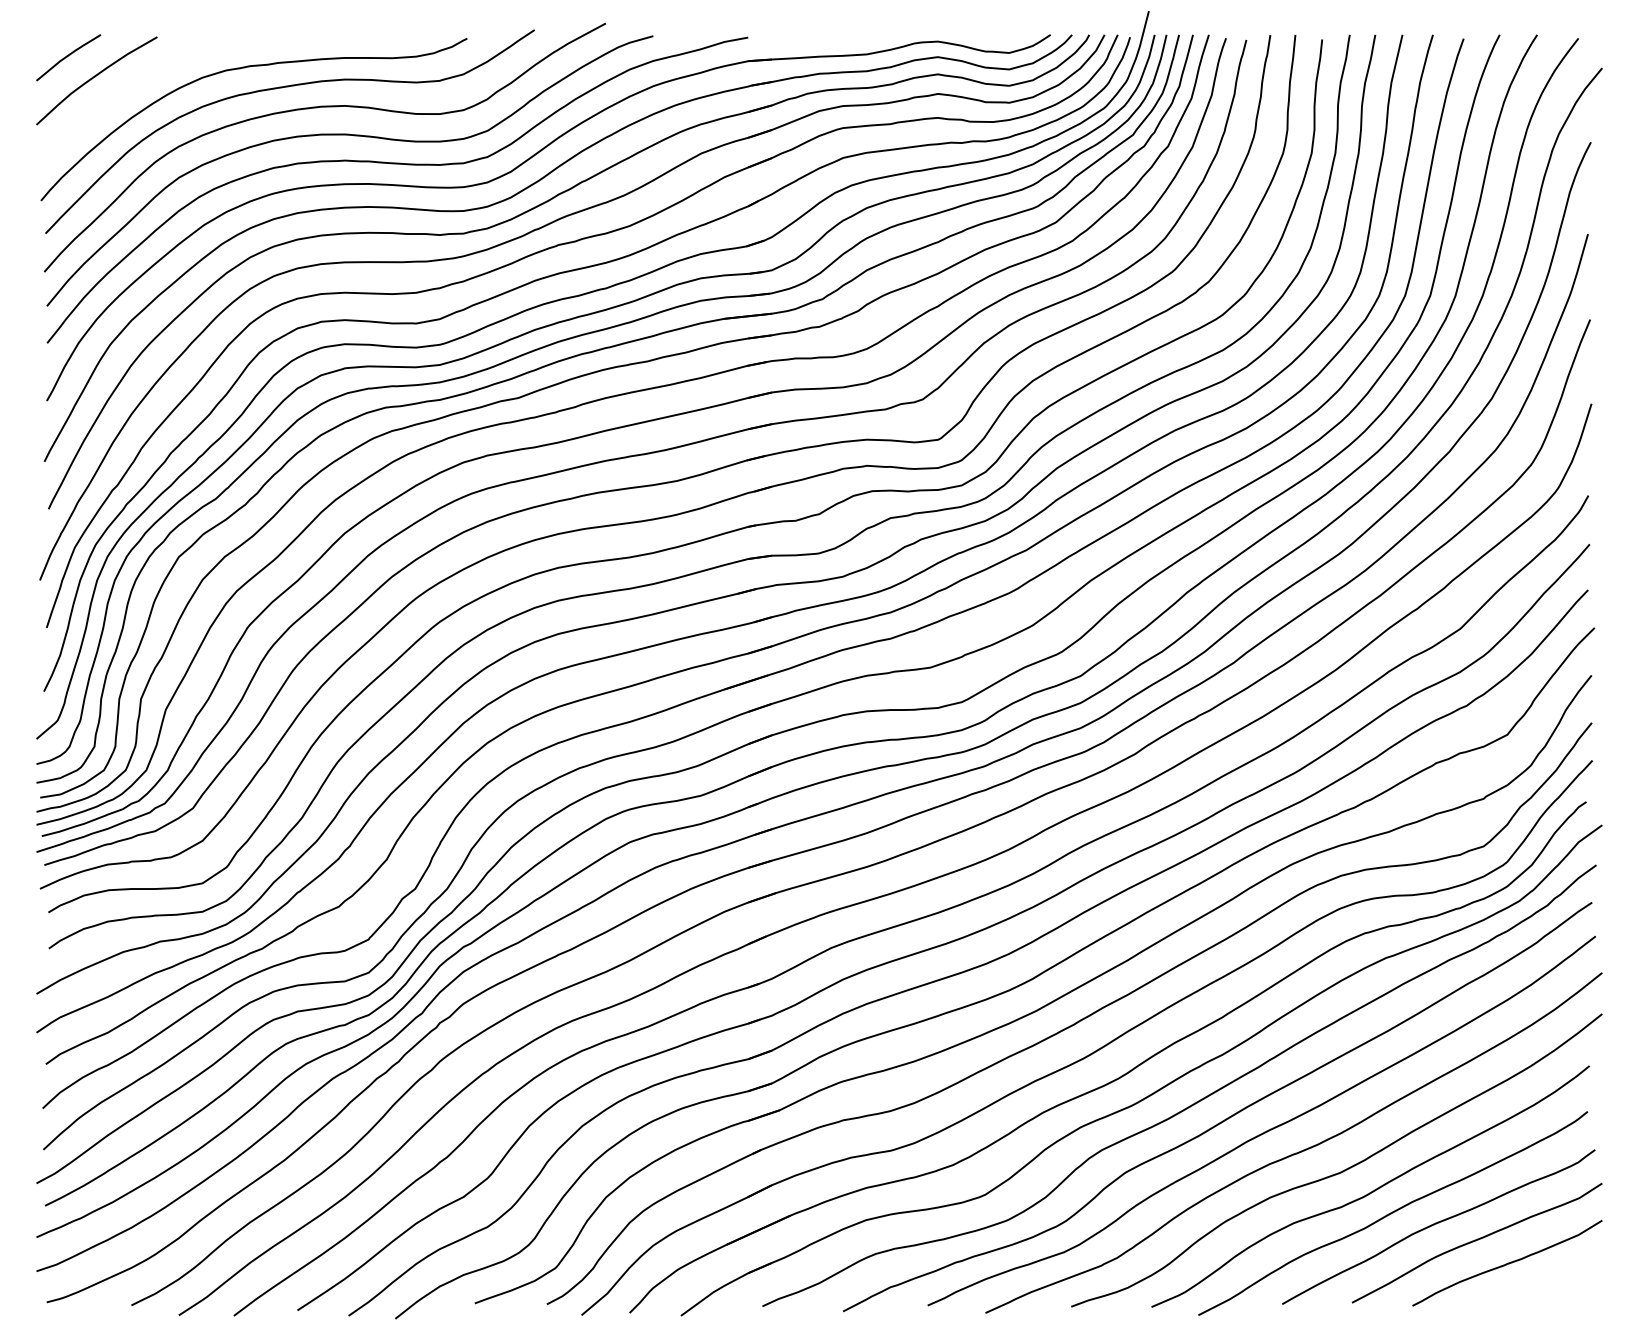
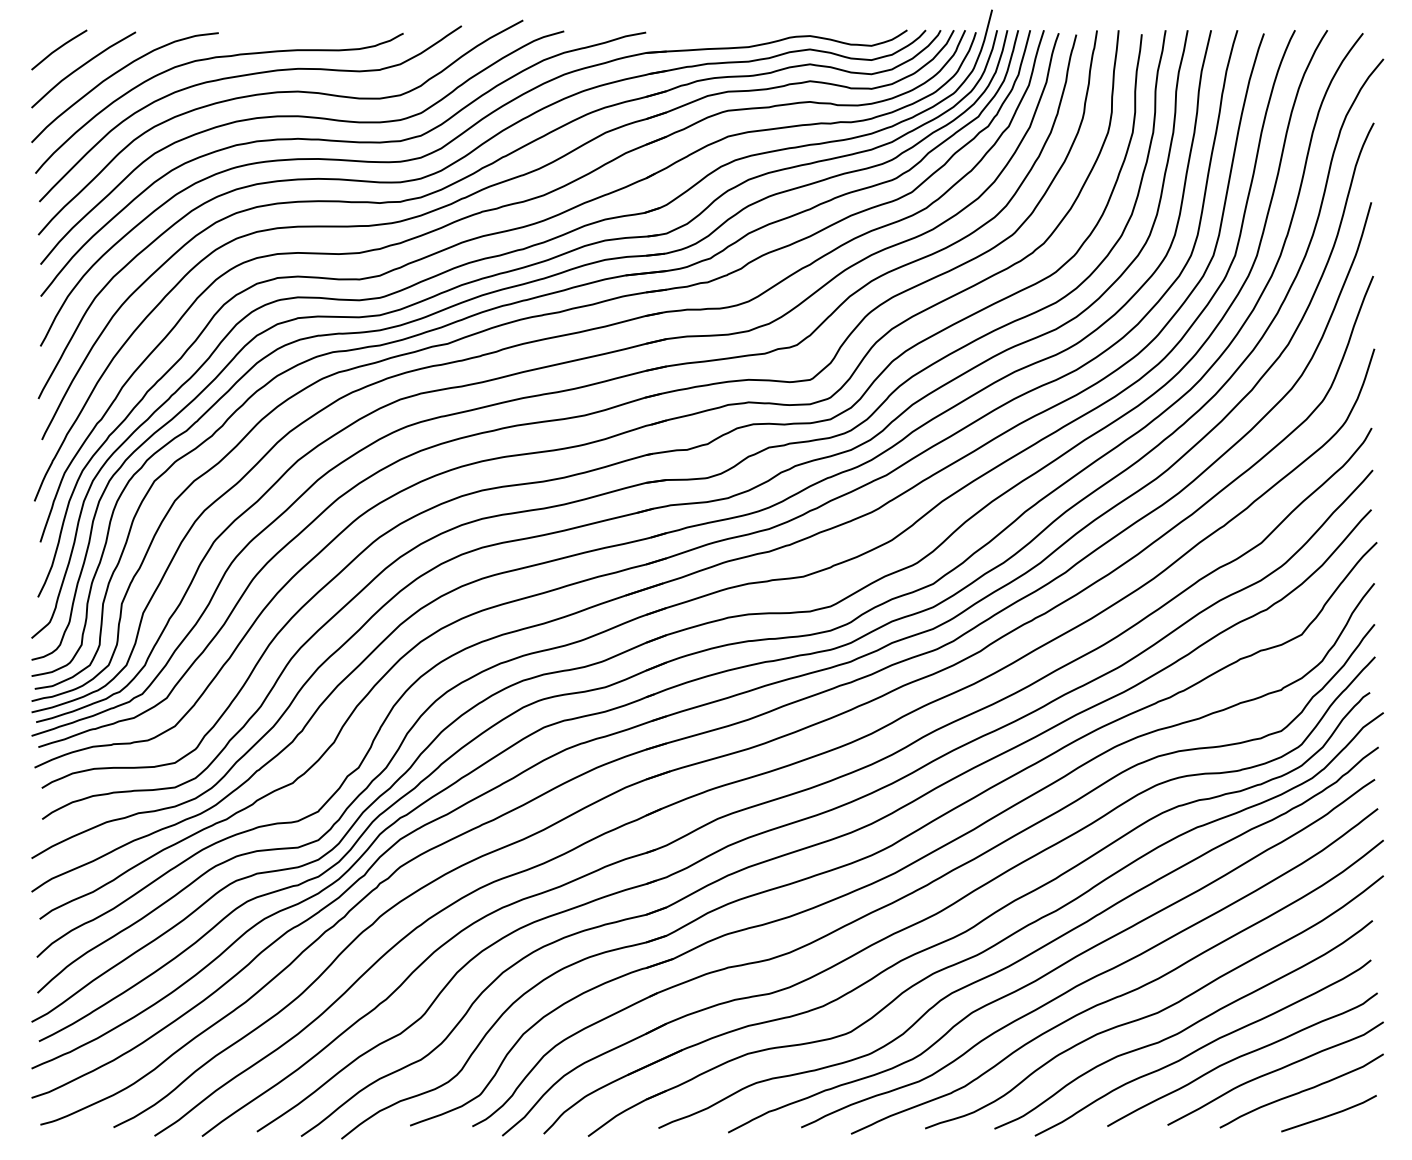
curve: (133, 86) -> (115, 74), added
line: (1539, 1290) -> (1329, 1114), added

